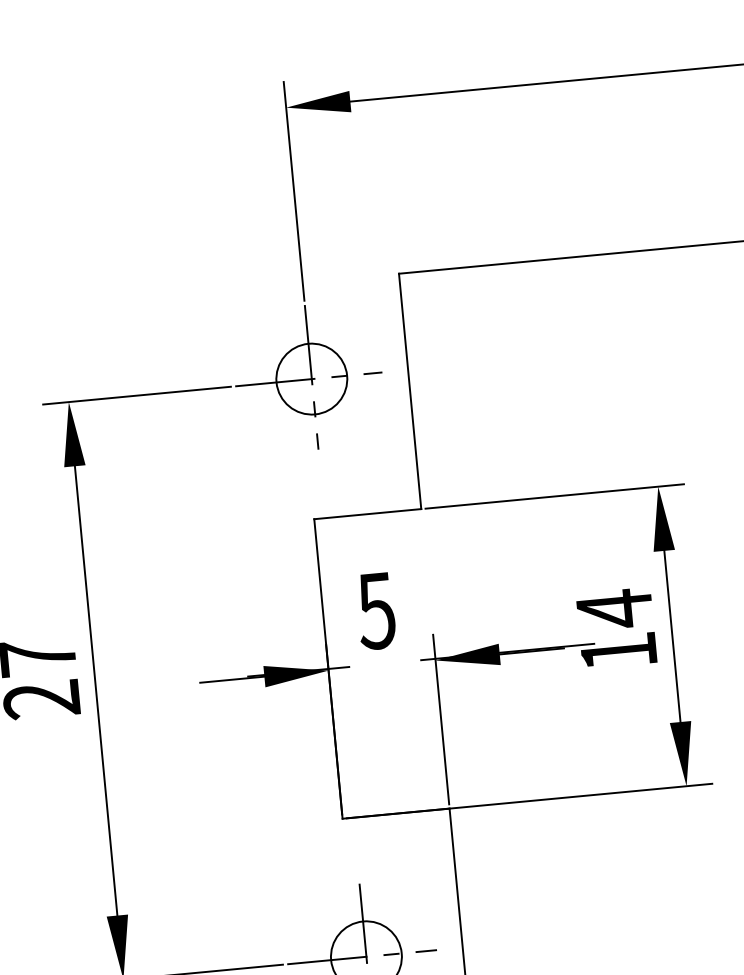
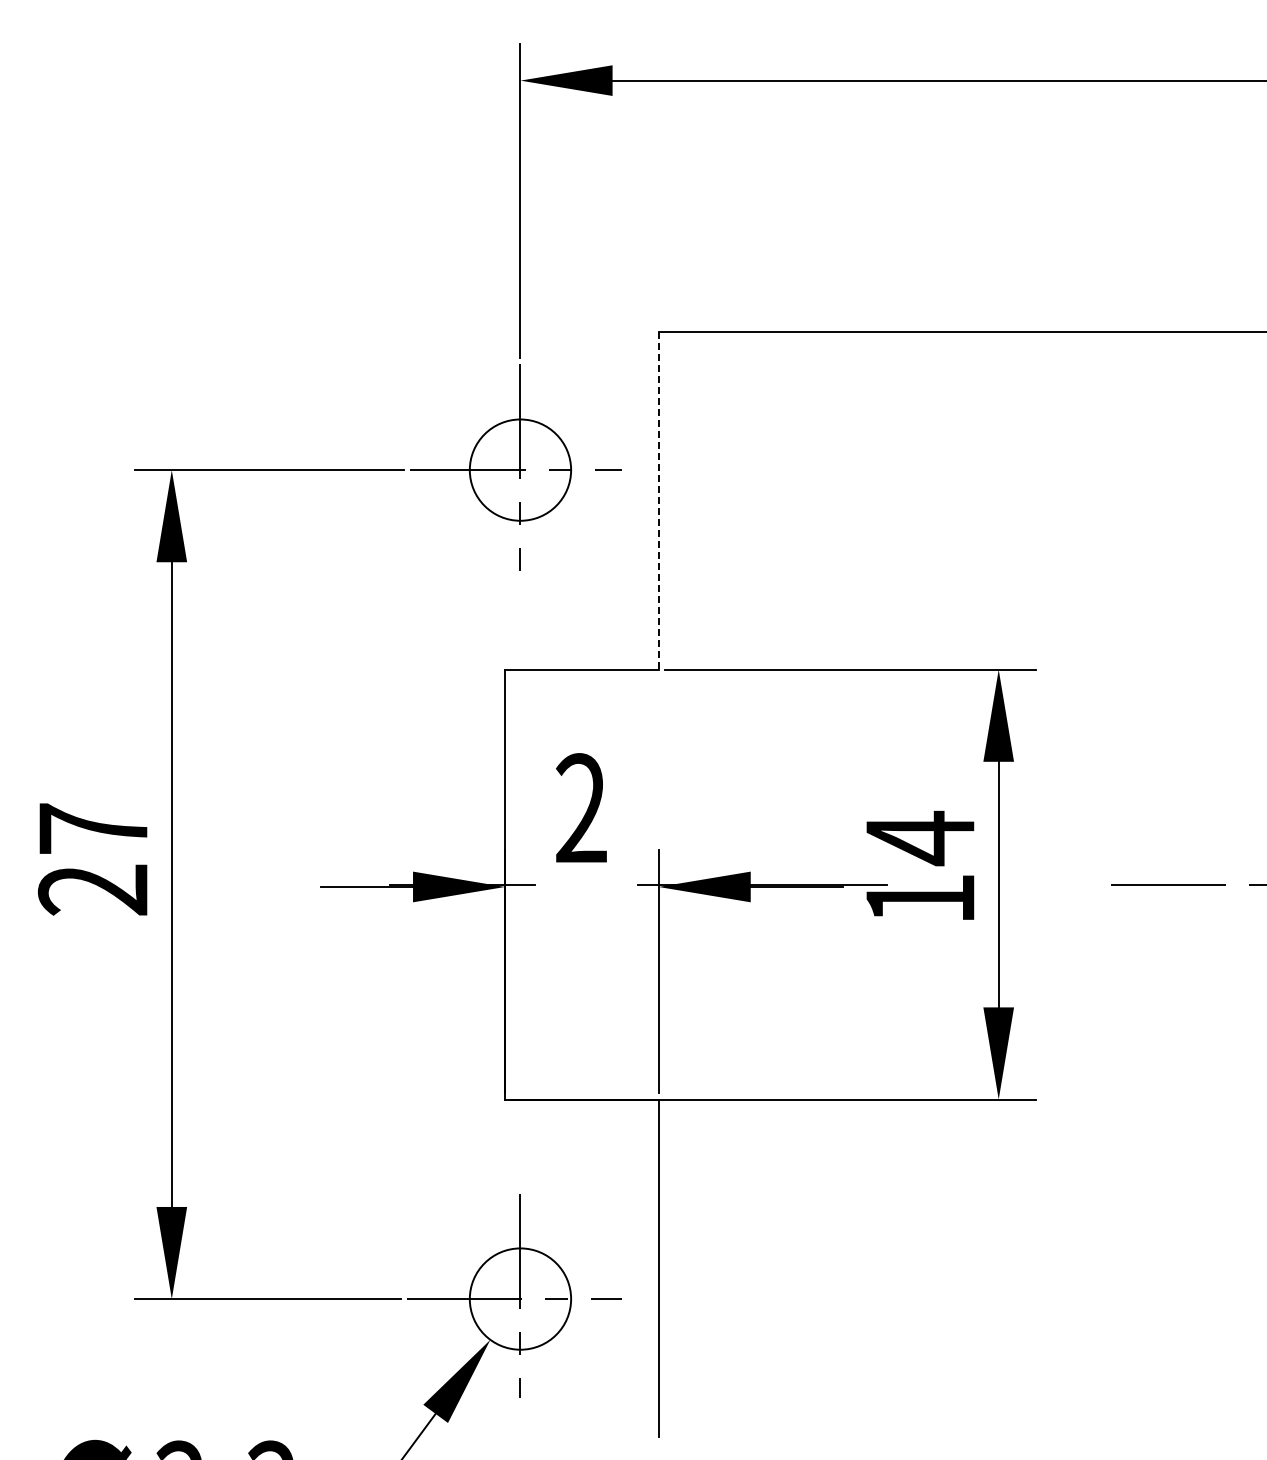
line: (410, 391) -> (658, 500), solid -> dashed
text: (375, 610) -> (580, 808), 5 -> 2

